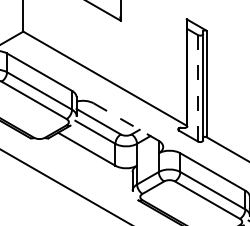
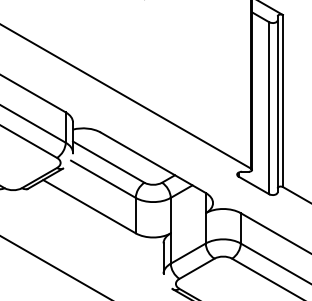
line: (198, 87) -> (270, 106), dashed -> solid
line: (126, 122) -> (153, 163), dashed -> solid

